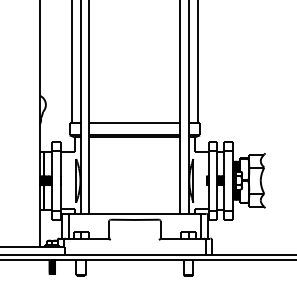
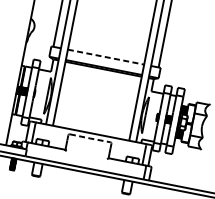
line: (135, 122) -> (106, 56), solid -> dashed
line: (134, 219) -> (89, 138), solid -> dashed

